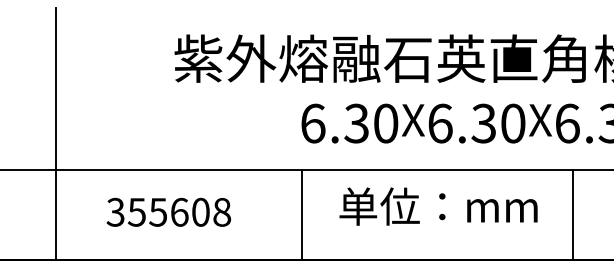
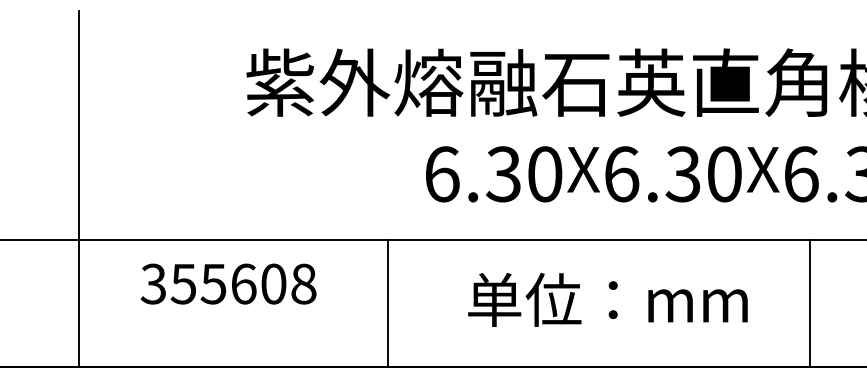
text: (438, 206) -> (607, 299), moved
text: (168, 211) -> (228, 282), moved
line: (301, 214) -> (387, 302), moved

